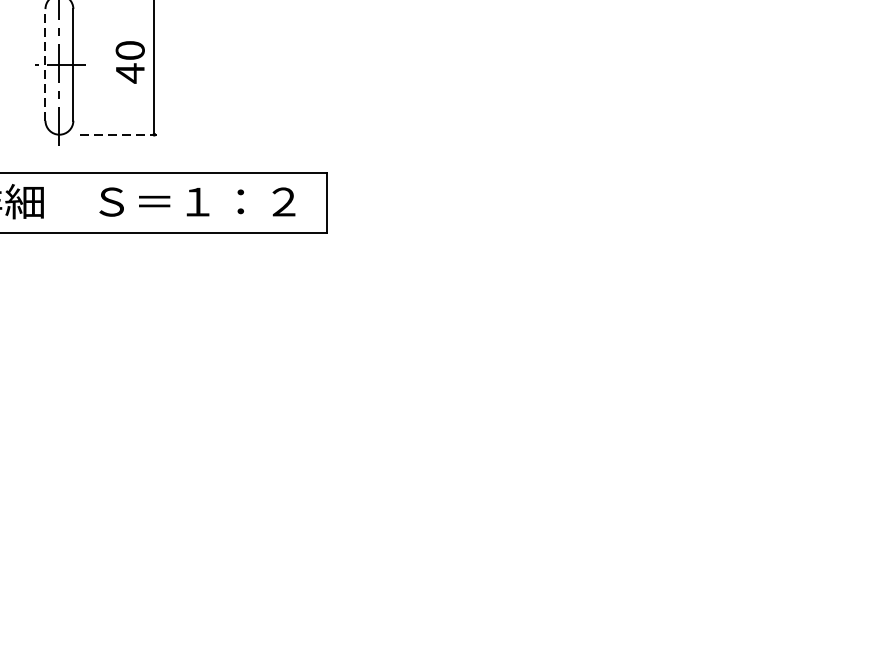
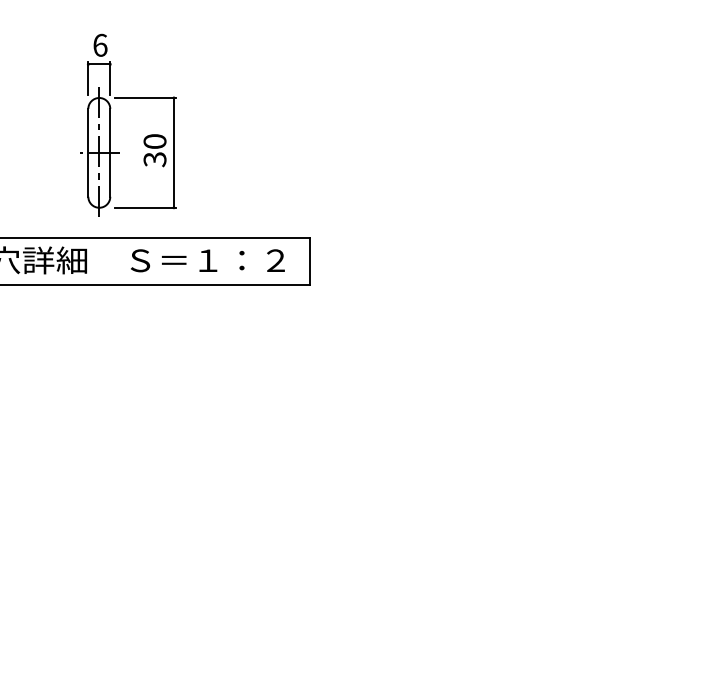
line: (45, 64) -> (88, 152), dashed -> solid
text: (129, 73) -> (154, 159), 40 -> 30
line: (119, 134) -> (146, 207), dashed -> solid

